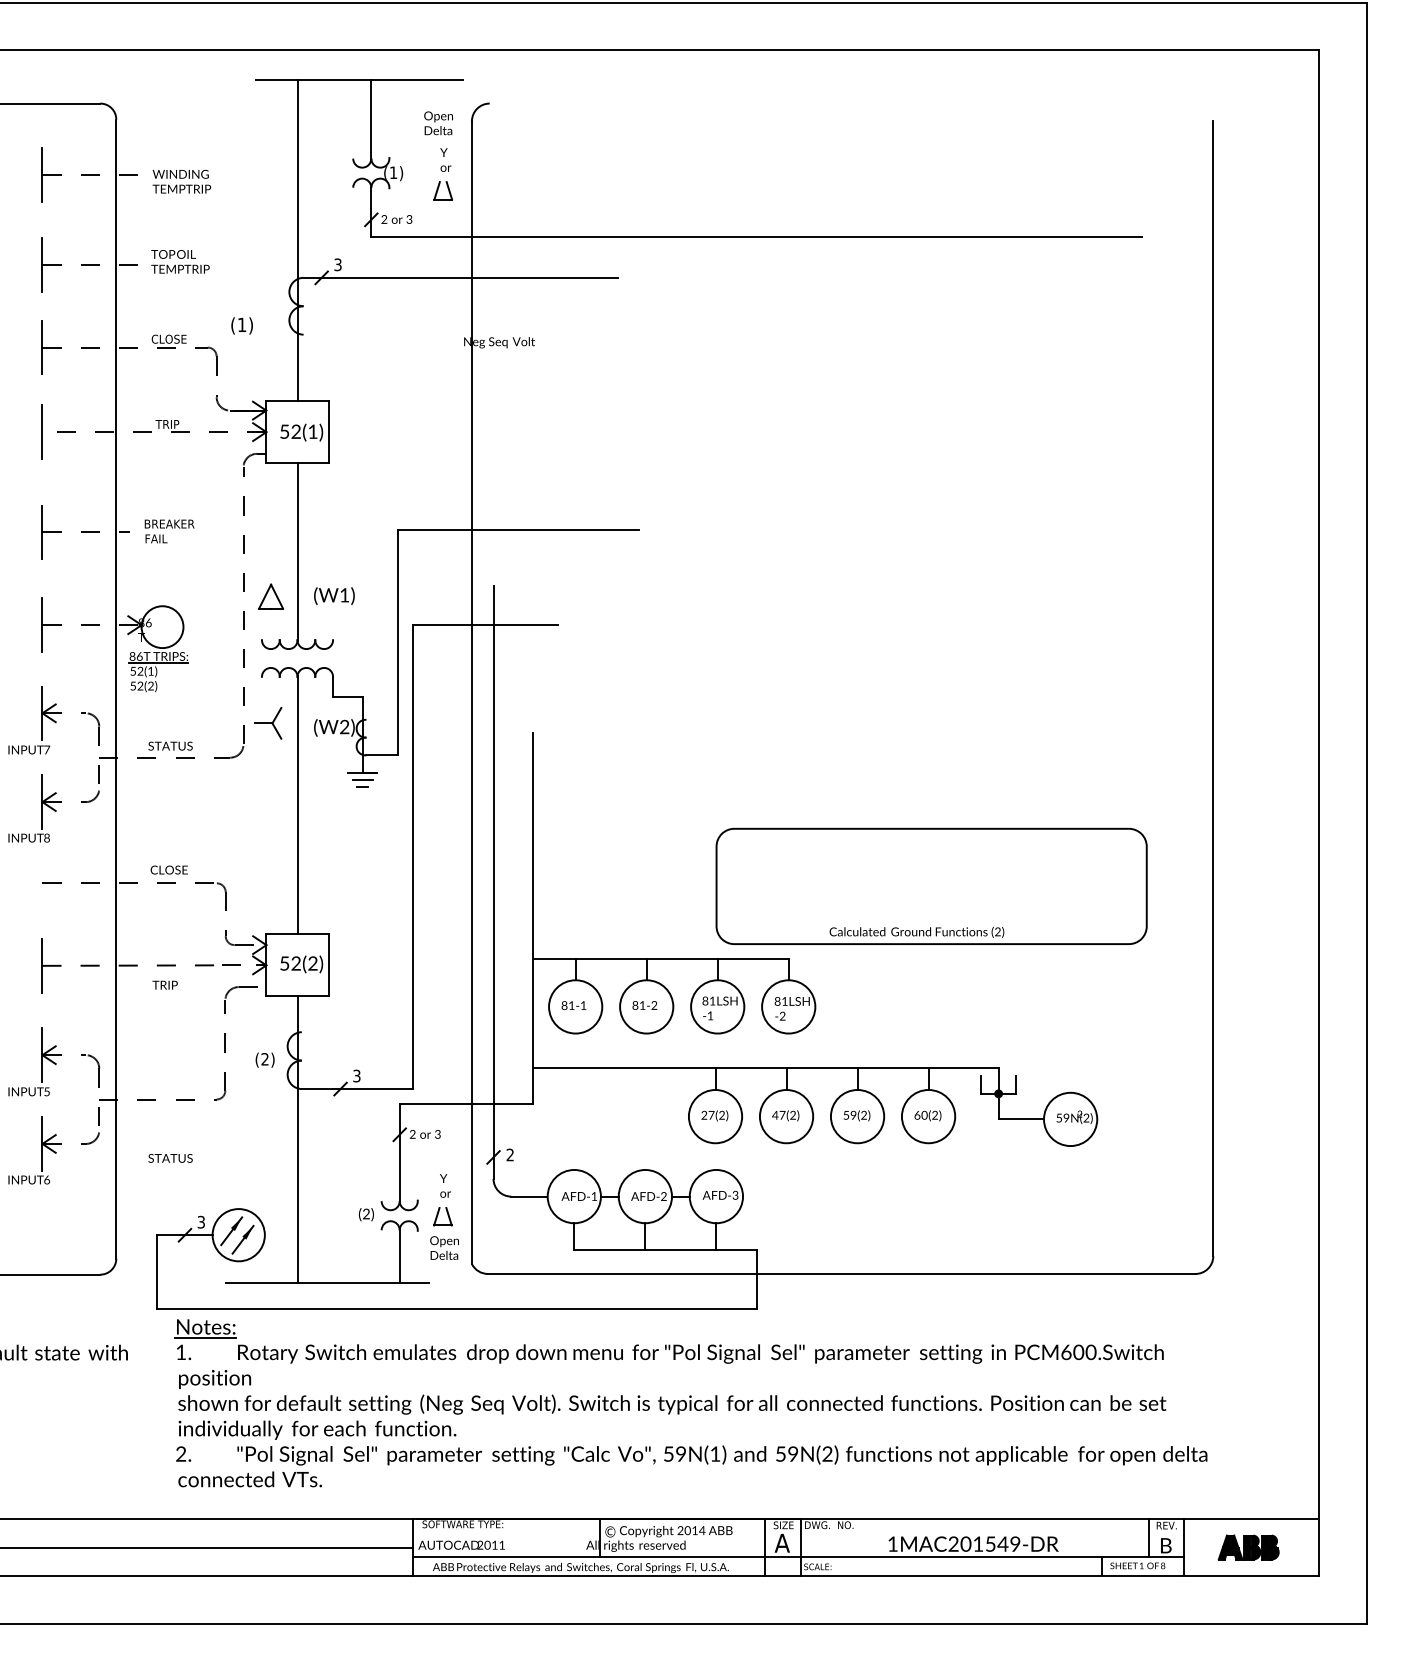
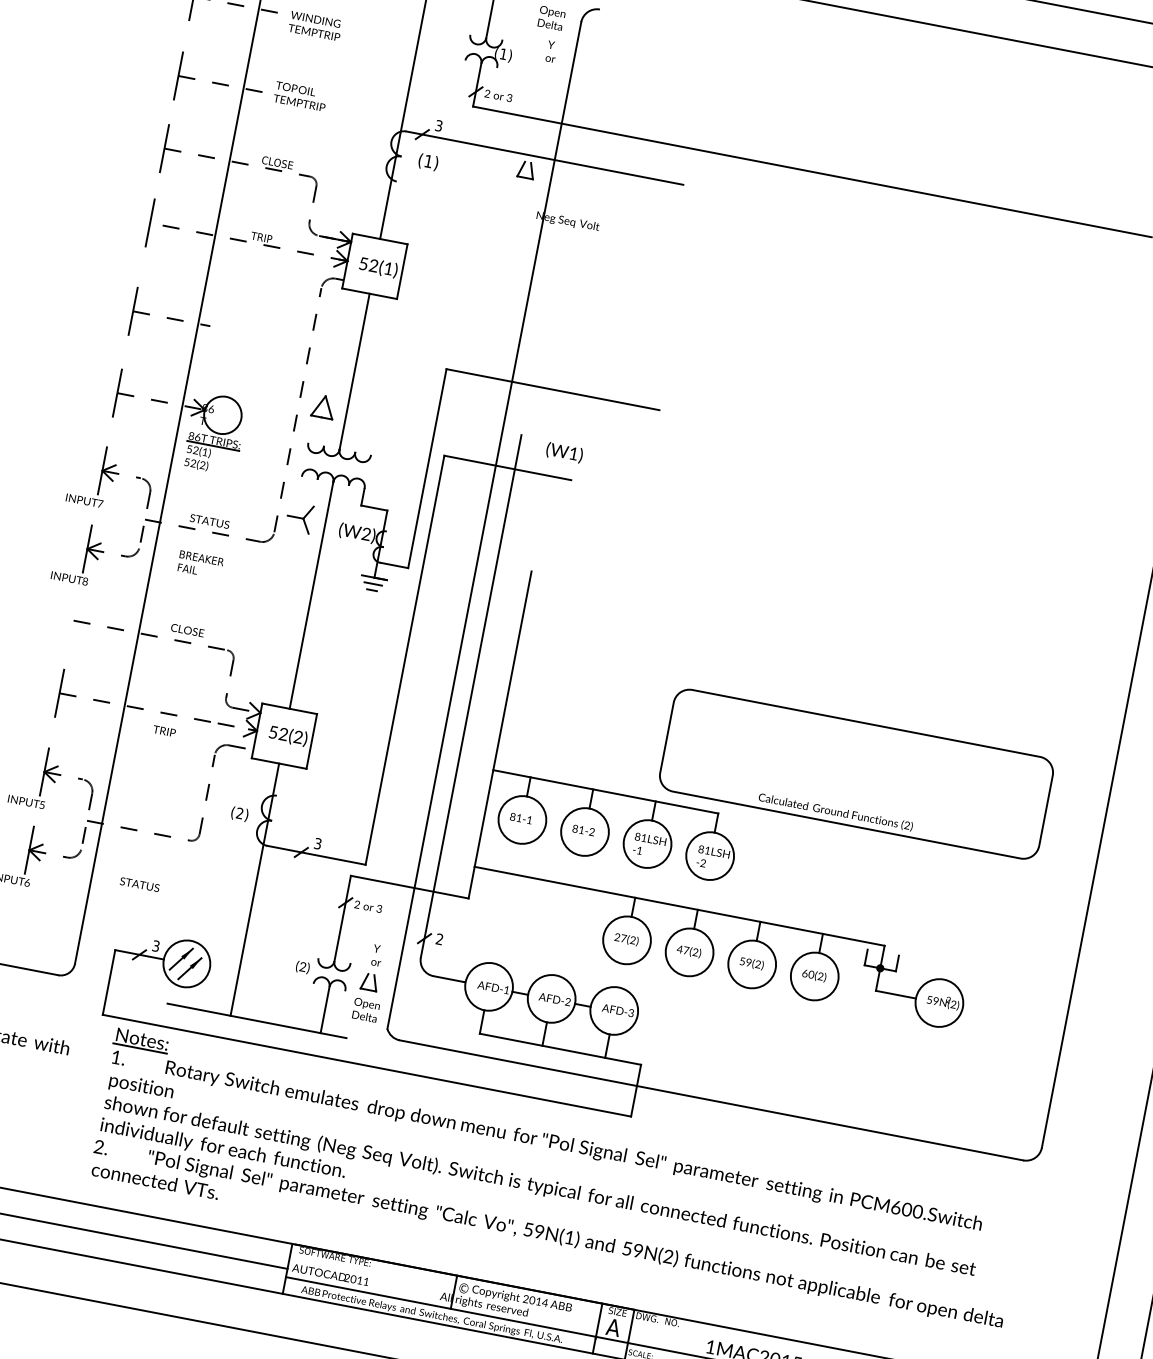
part: (442, 190) -> (525, 169), moved
text: (241, 325) -> (427, 161), moved
text: (169, 531) -> (200, 564), moved
text: (334, 595) -> (564, 452), moved

